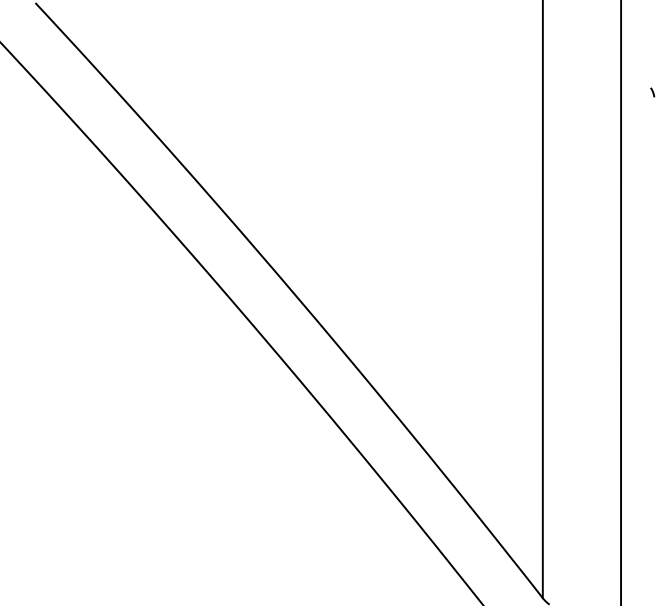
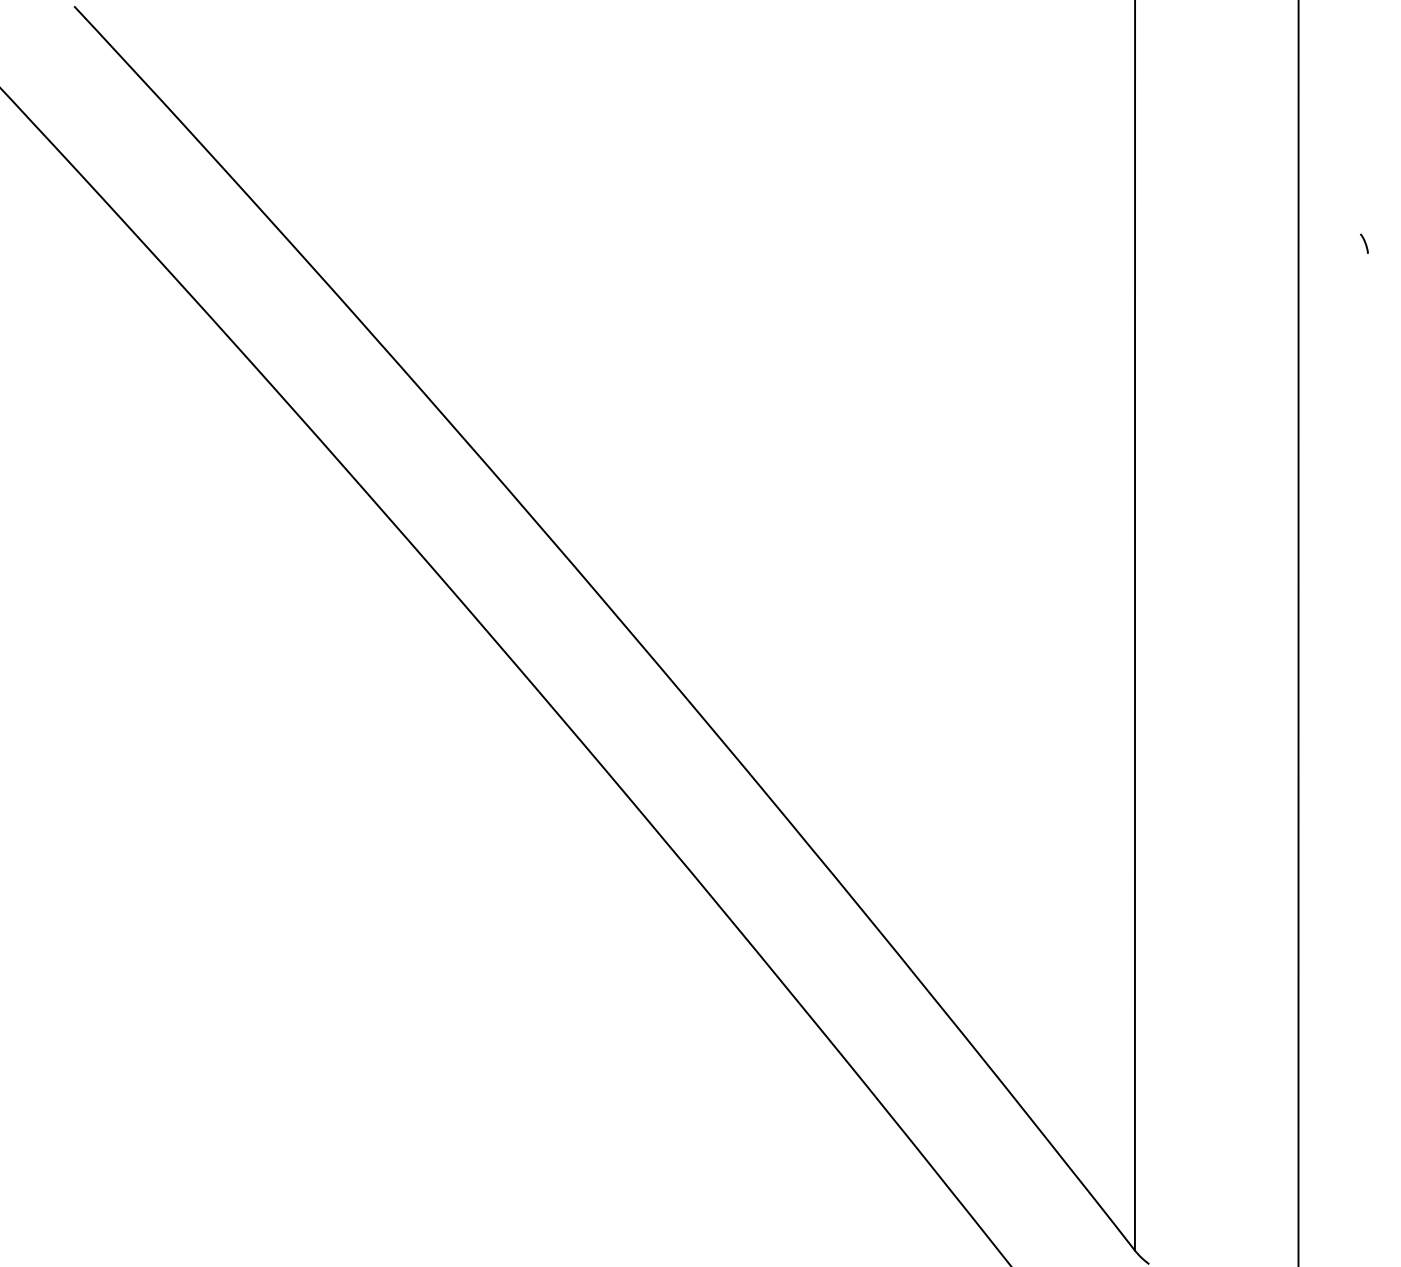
curve: (652, 92) -> (1364, 243), moved

